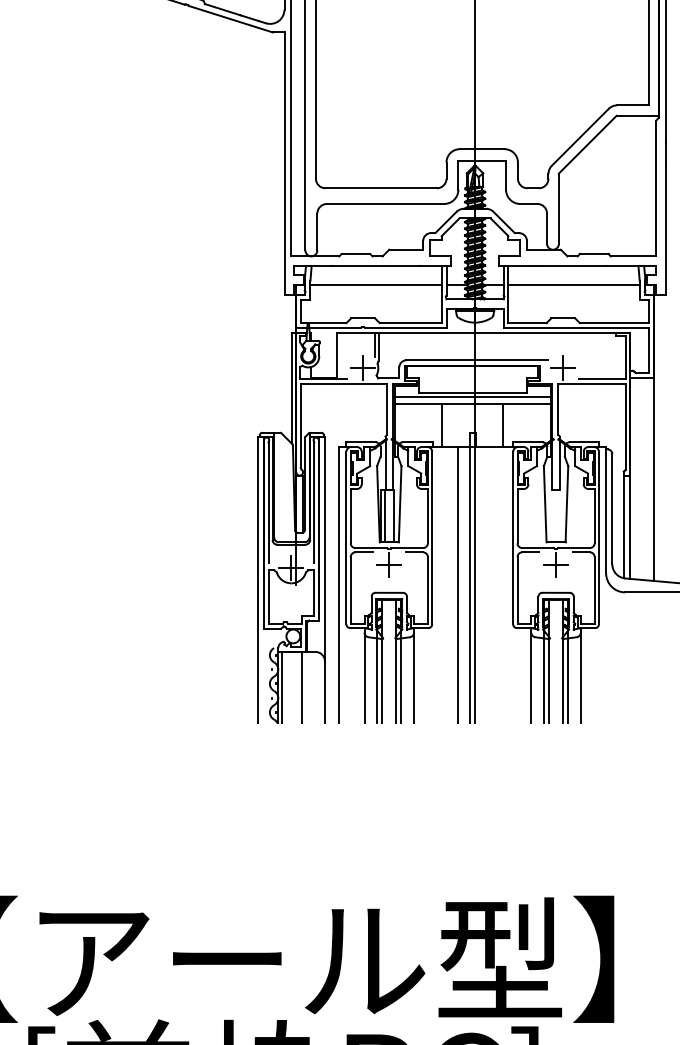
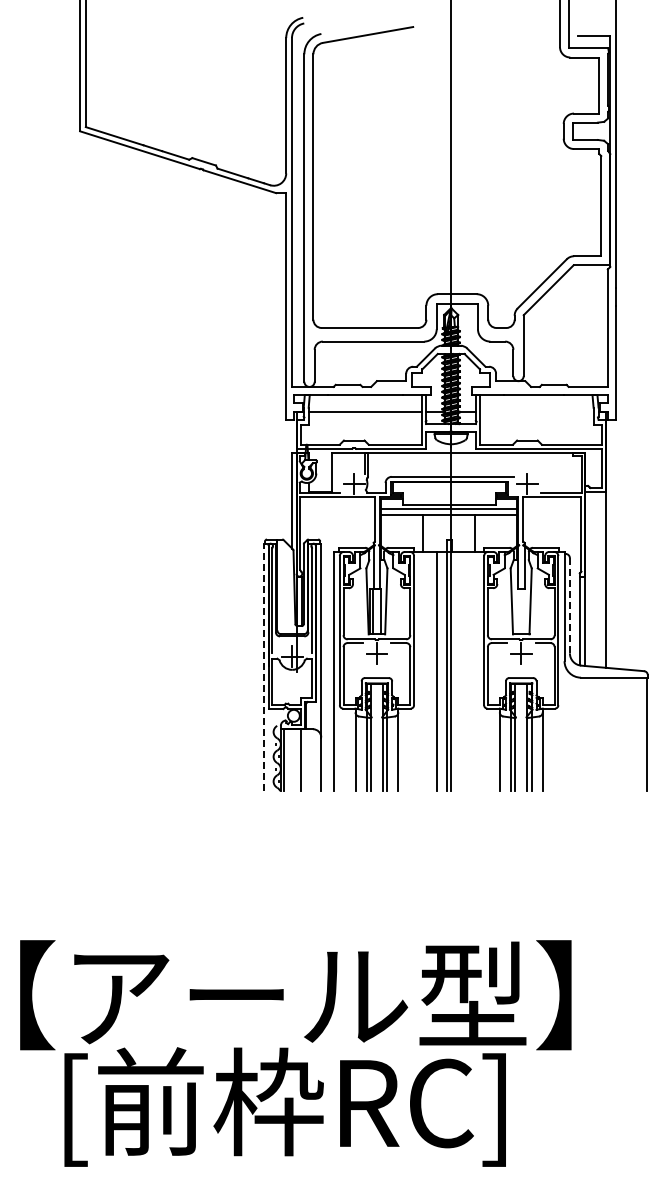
line: (573, 284) -> (536, 411), removed
line: (611, 508) -> (569, 605), solid -> dashed
line: (258, 580) -> (263, 667), solid -> dashed

